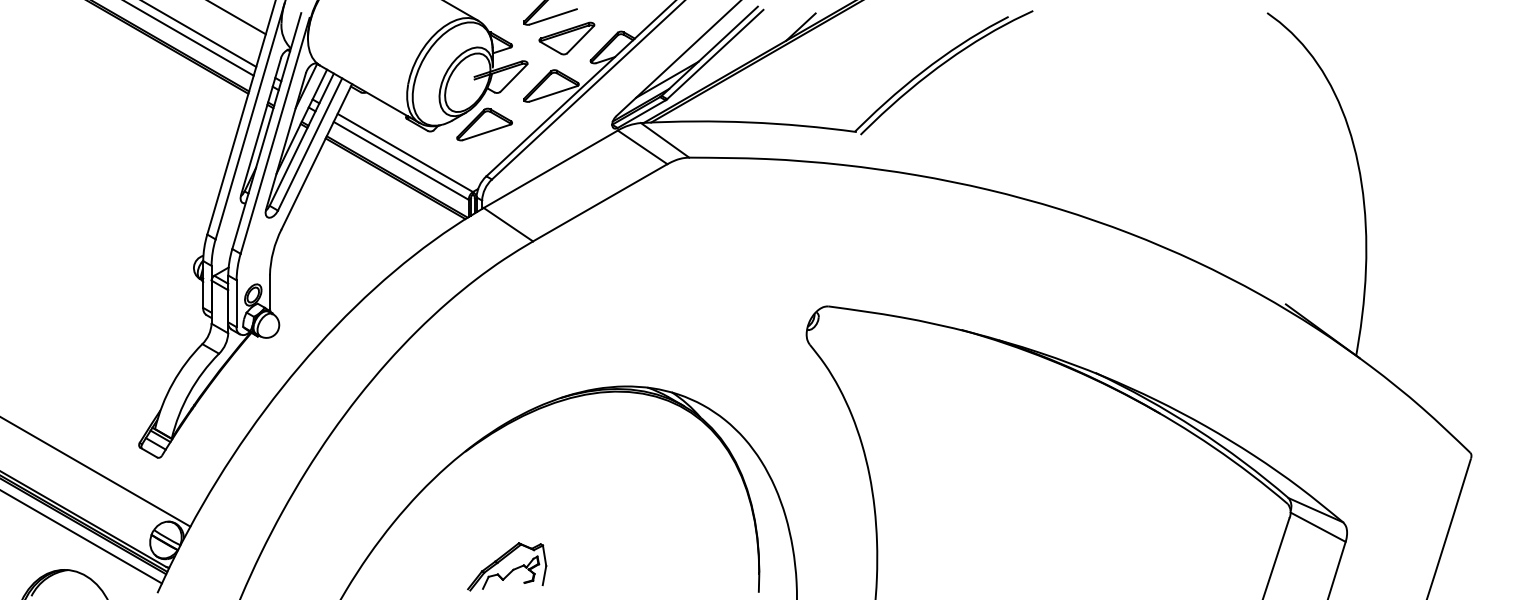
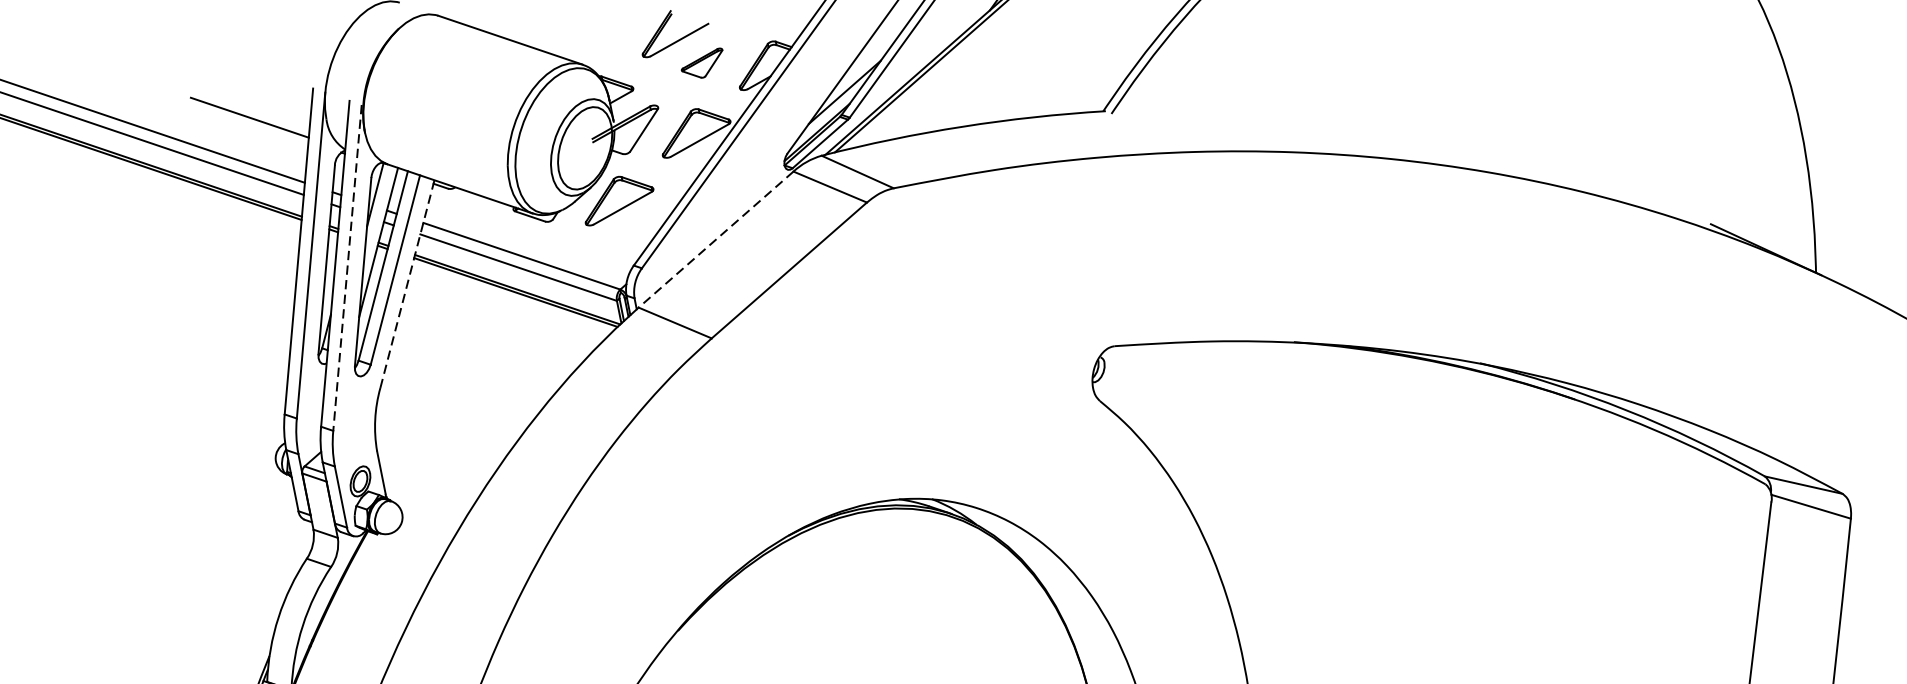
part: (566, 38) -> (702, 64), size x0.6
line: (275, 135) -> (347, 267), solid -> dashed
line: (316, 156) -> (406, 284), solid -> dashed
line: (550, 169) -> (715, 239), solid -> dashed

